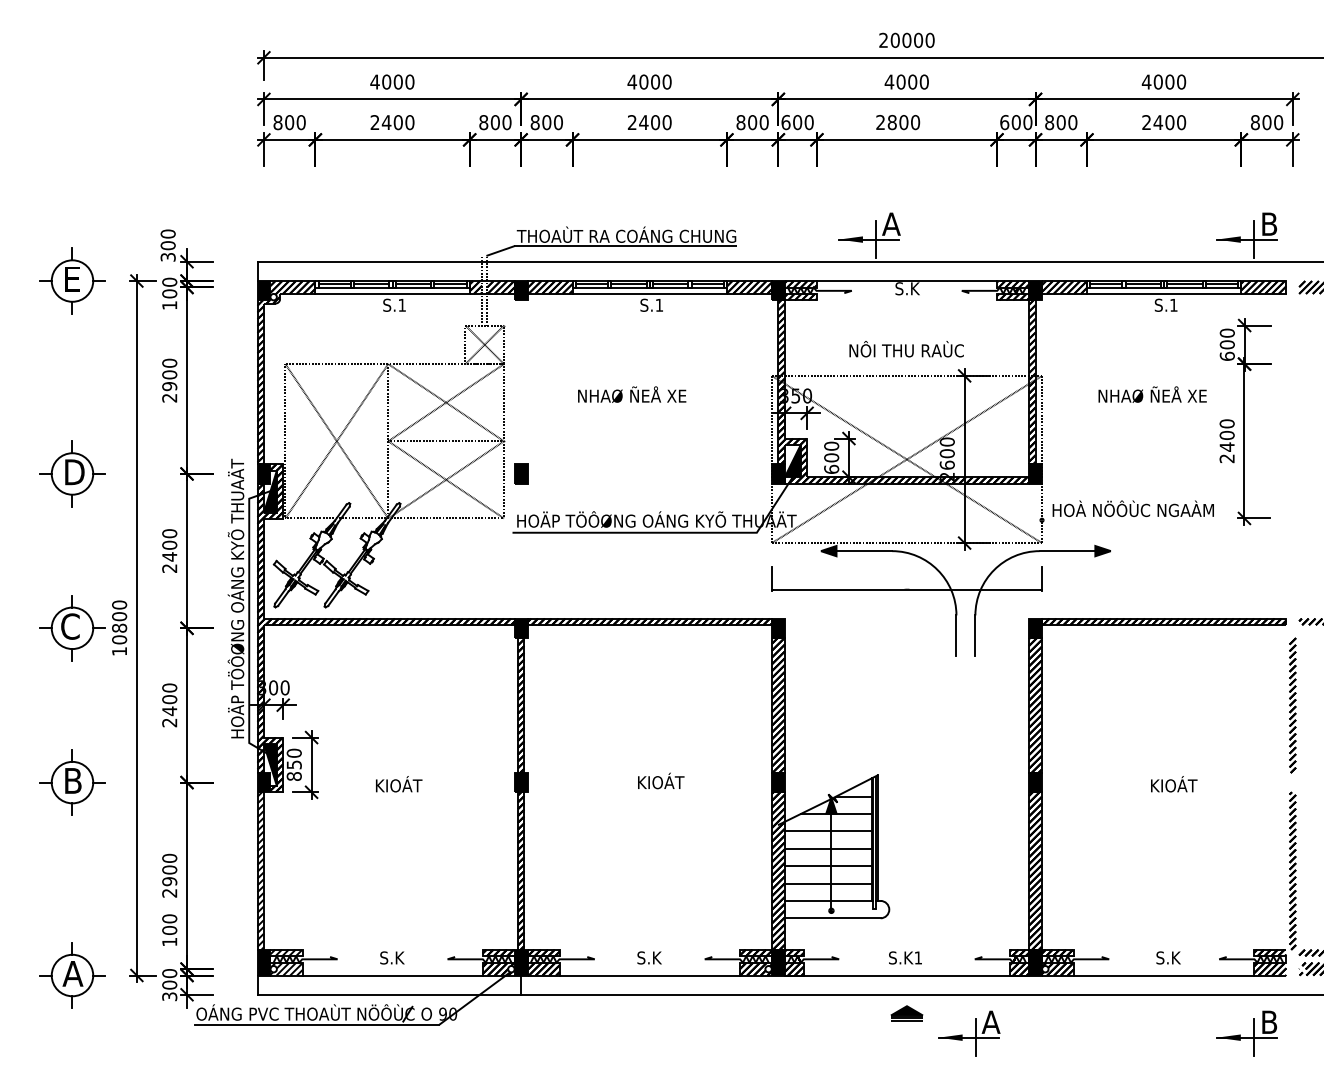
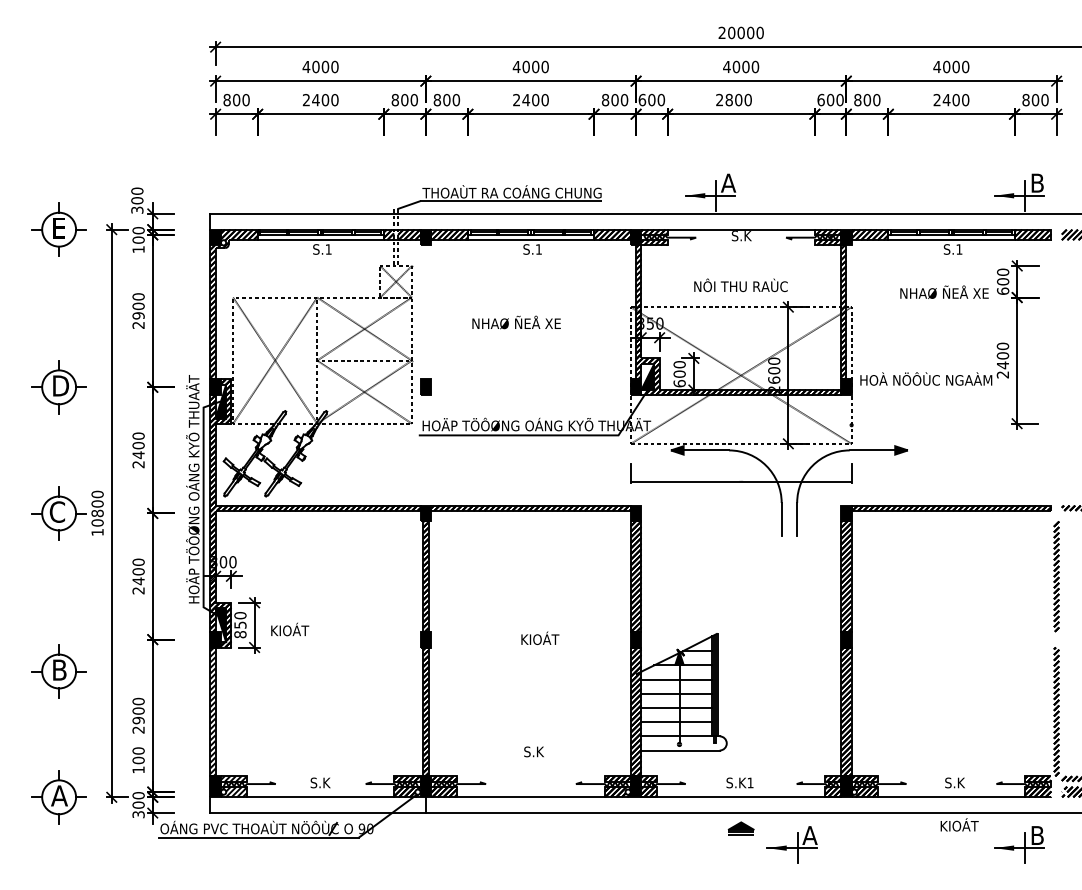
text: (1152, 394) -> (944, 292), moved
text: (1132, 508) -> (925, 378), moved
part: (72, 782) -> (59, 671), moved
text: (399, 784) -> (290, 629), moved
text: (1174, 784) -> (959, 825), moved
text: (649, 957) -> (534, 751), moved

